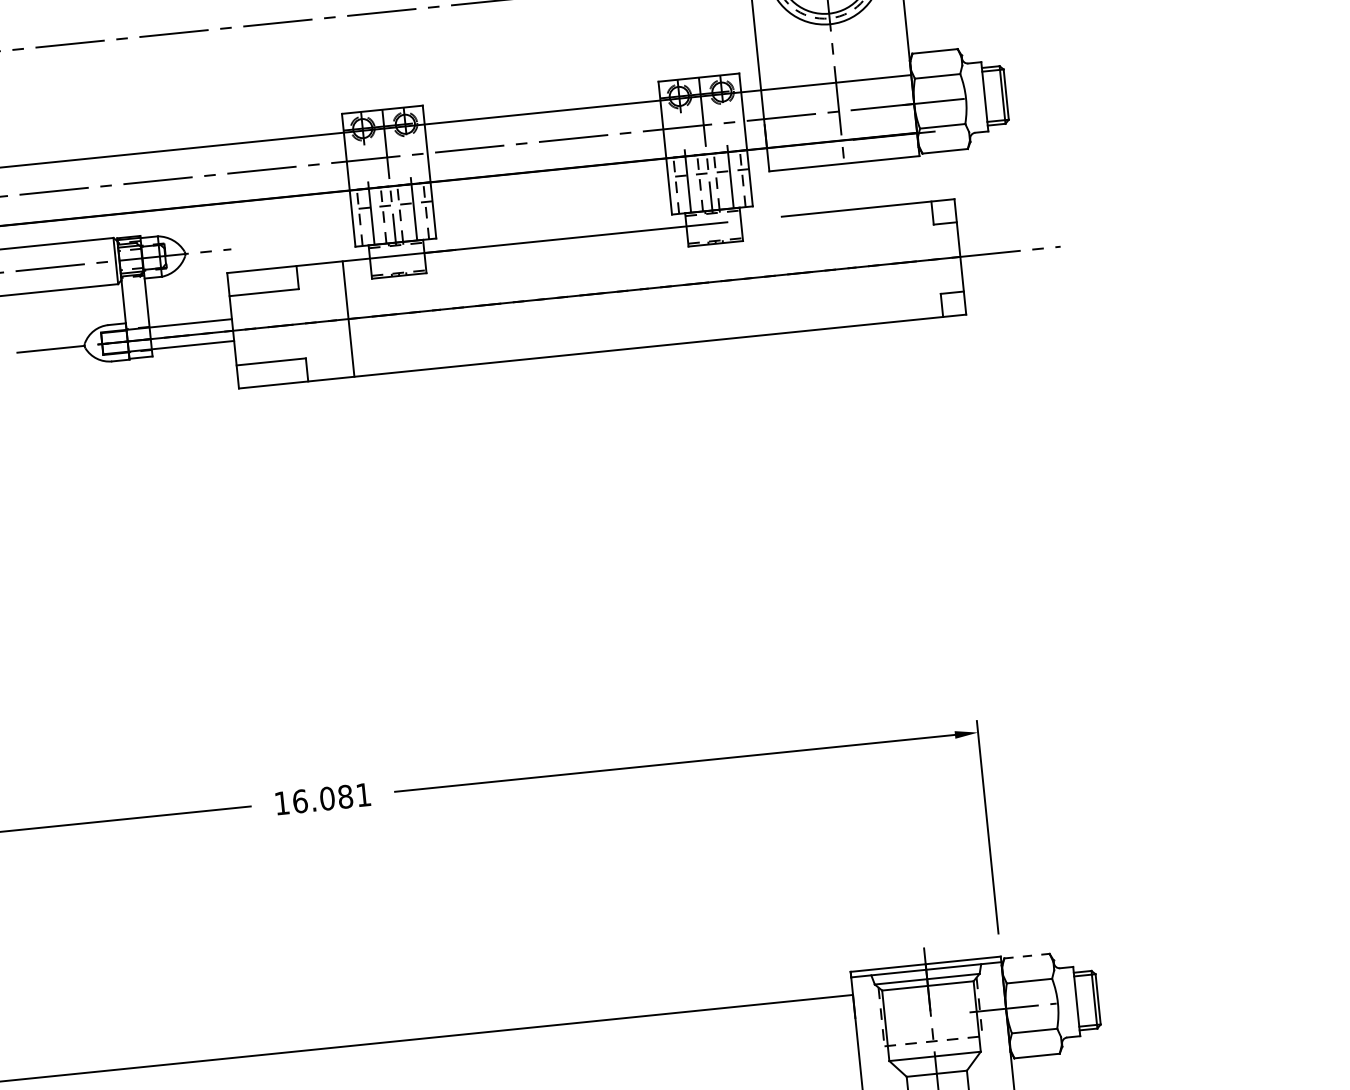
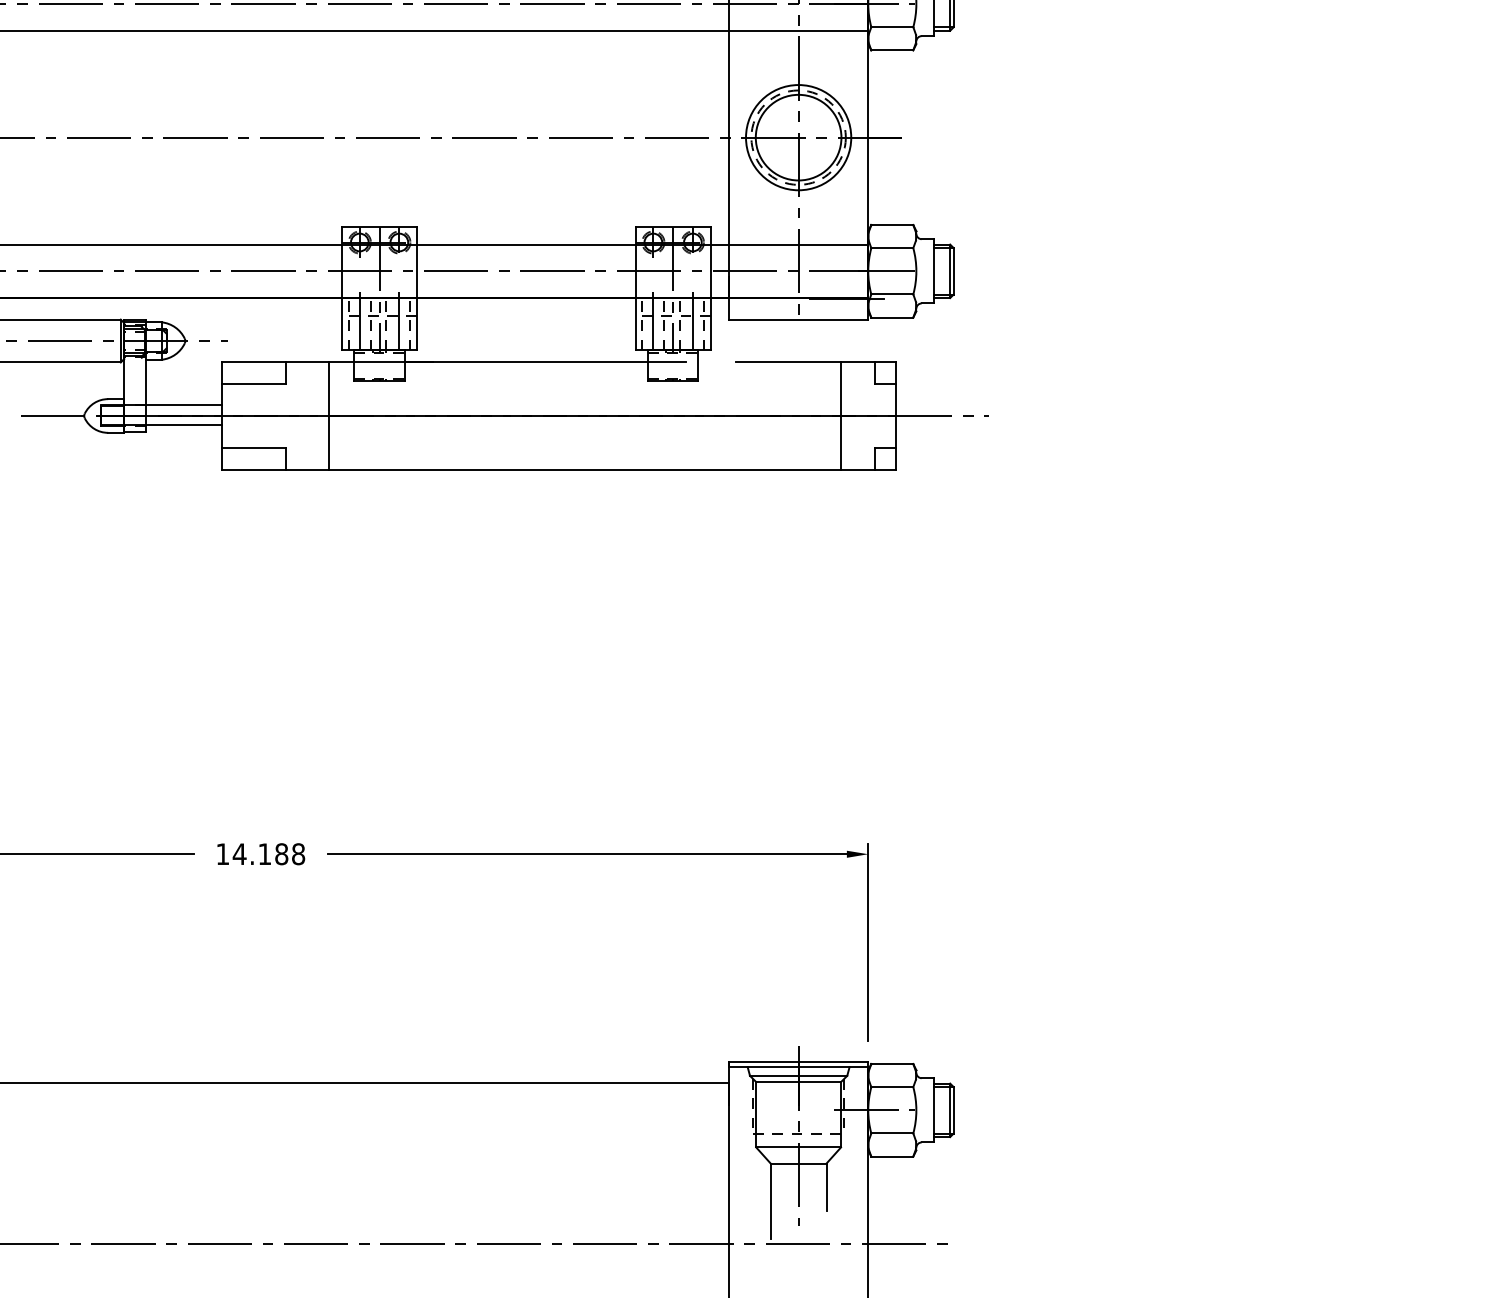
line: (900, 262) -> (840, 415), added
text: (331, 798) -> (268, 854), 16.081 -> 14.188
line: (1027, 956) -> (892, 1064), dashed -> solid

